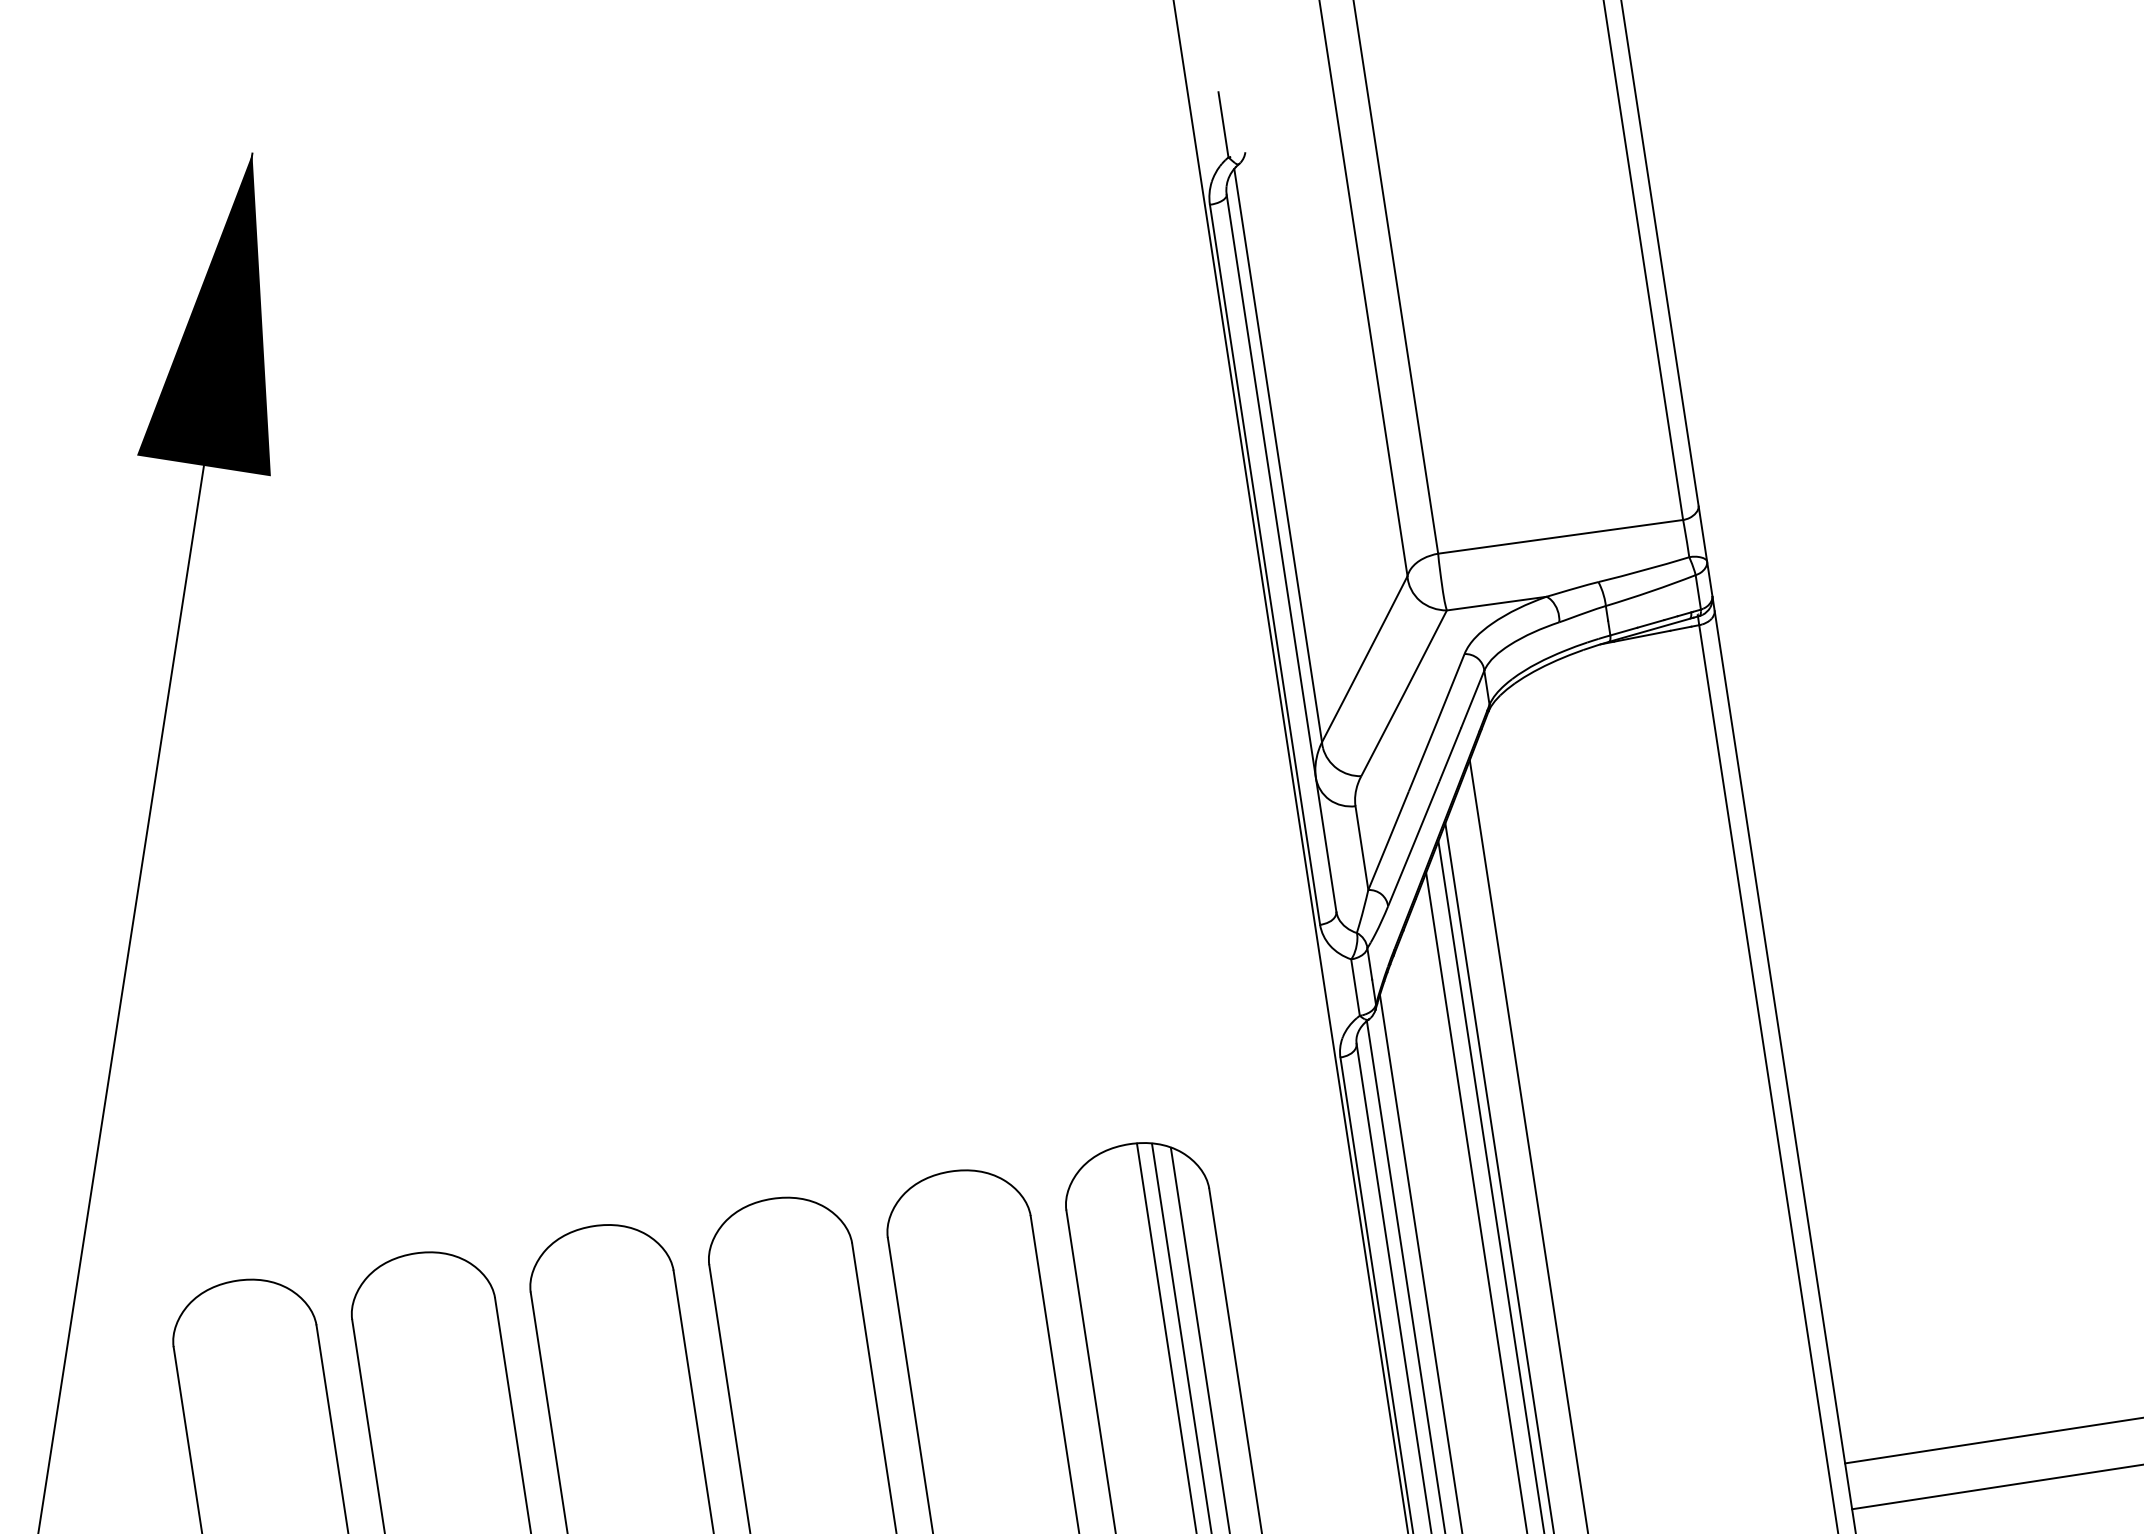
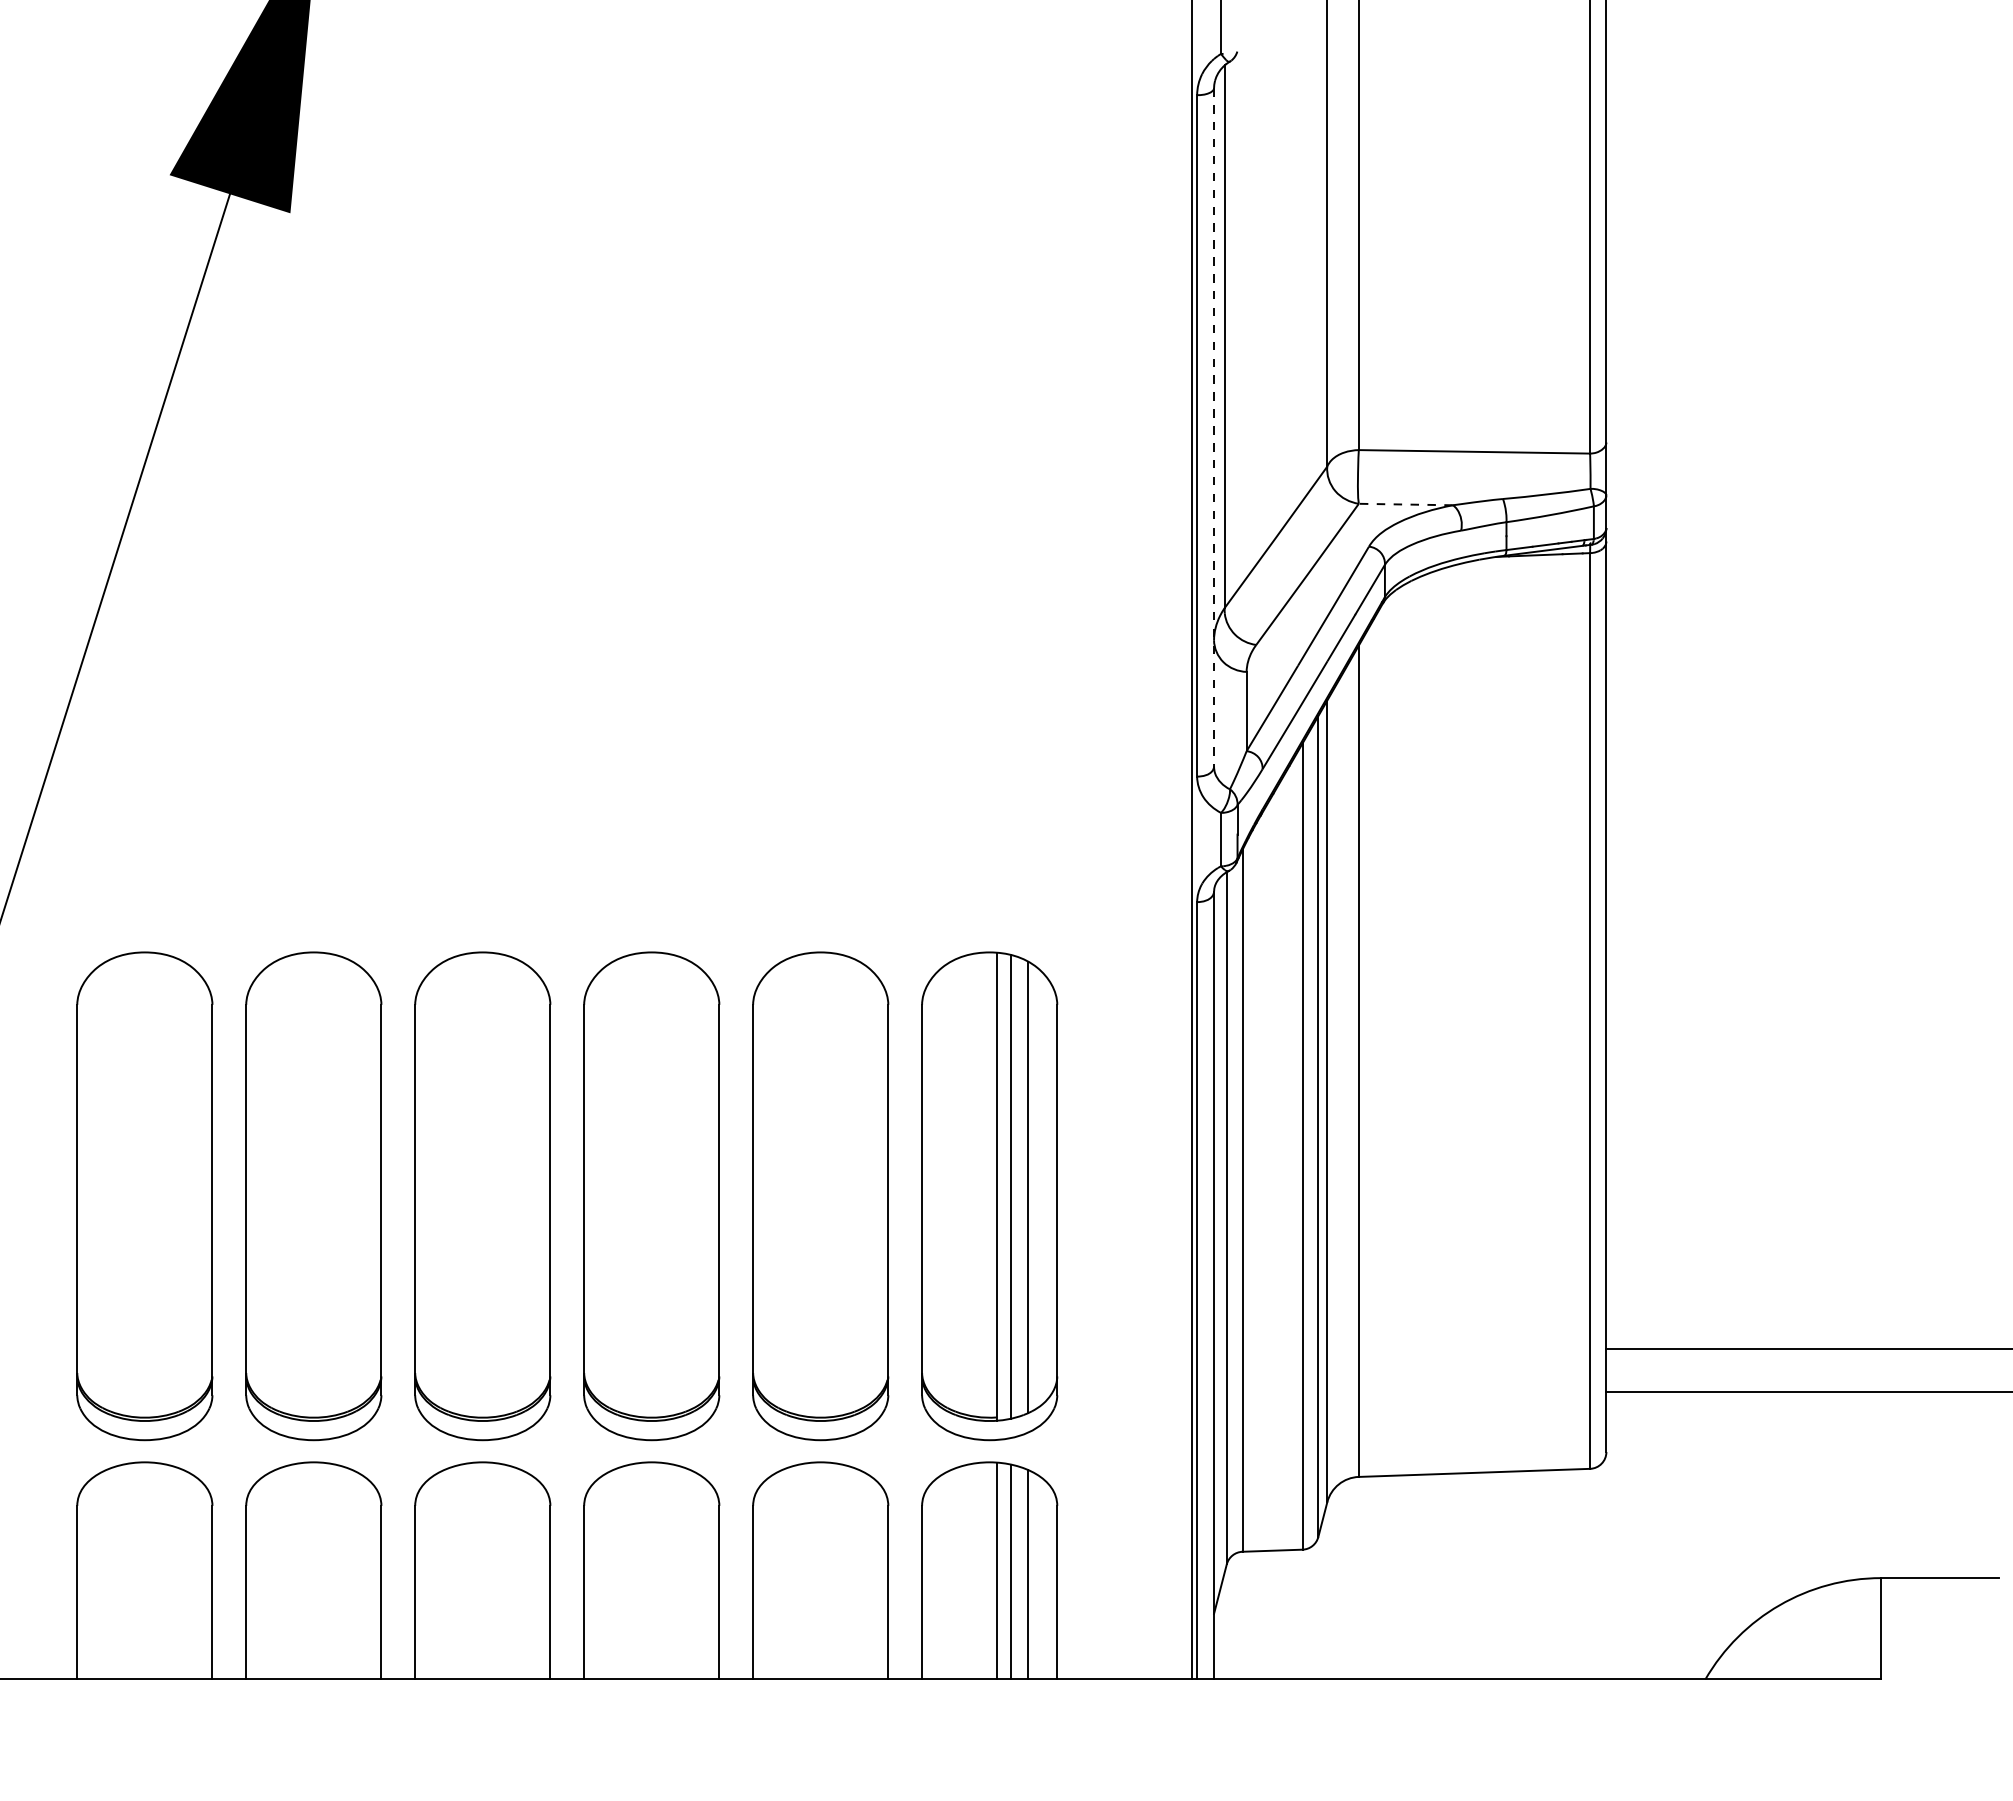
line: (1282, 553) -> (1214, 427), solid -> dashed
line: (1496, 603) -> (1405, 504), solid -> dashed

